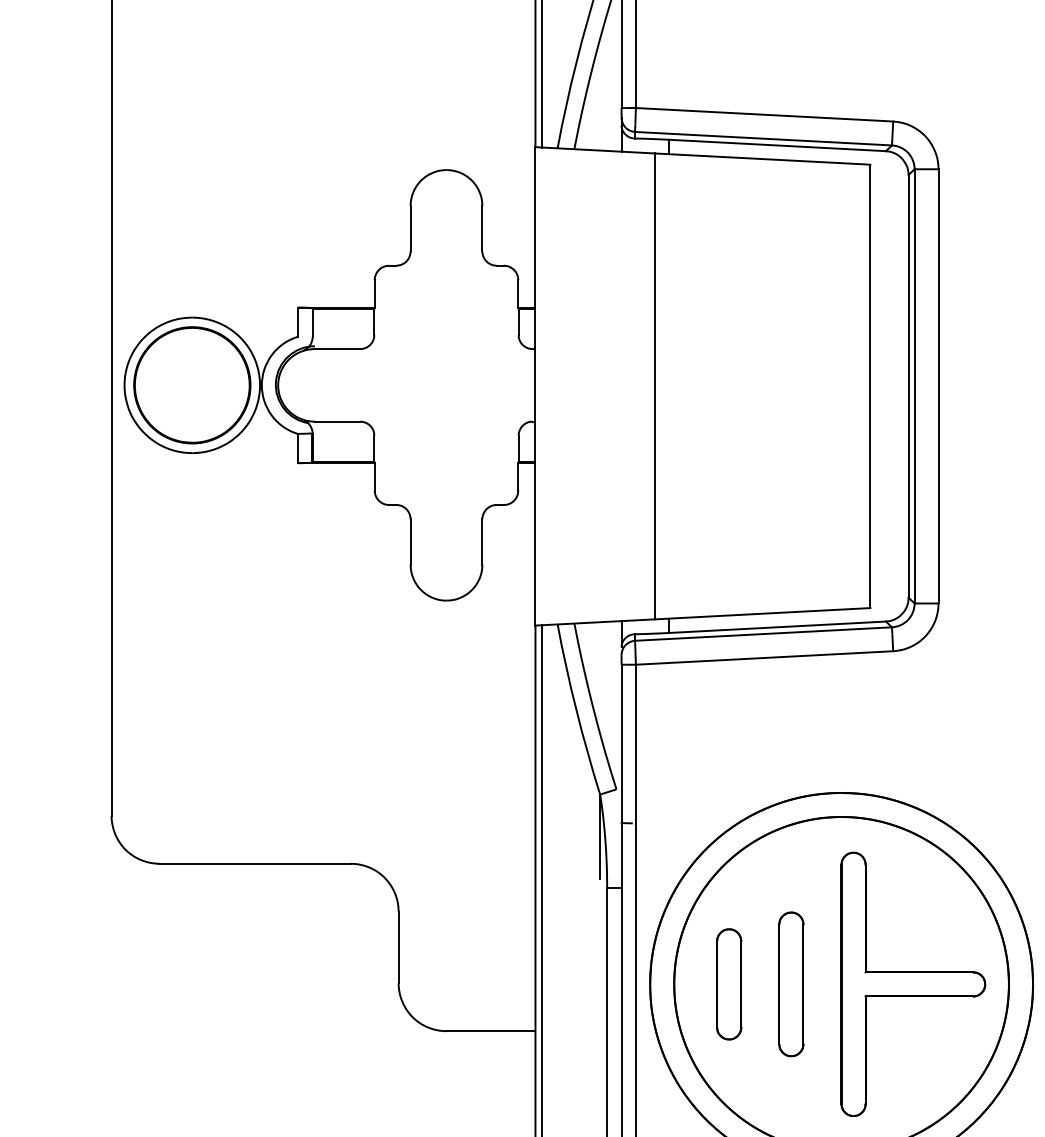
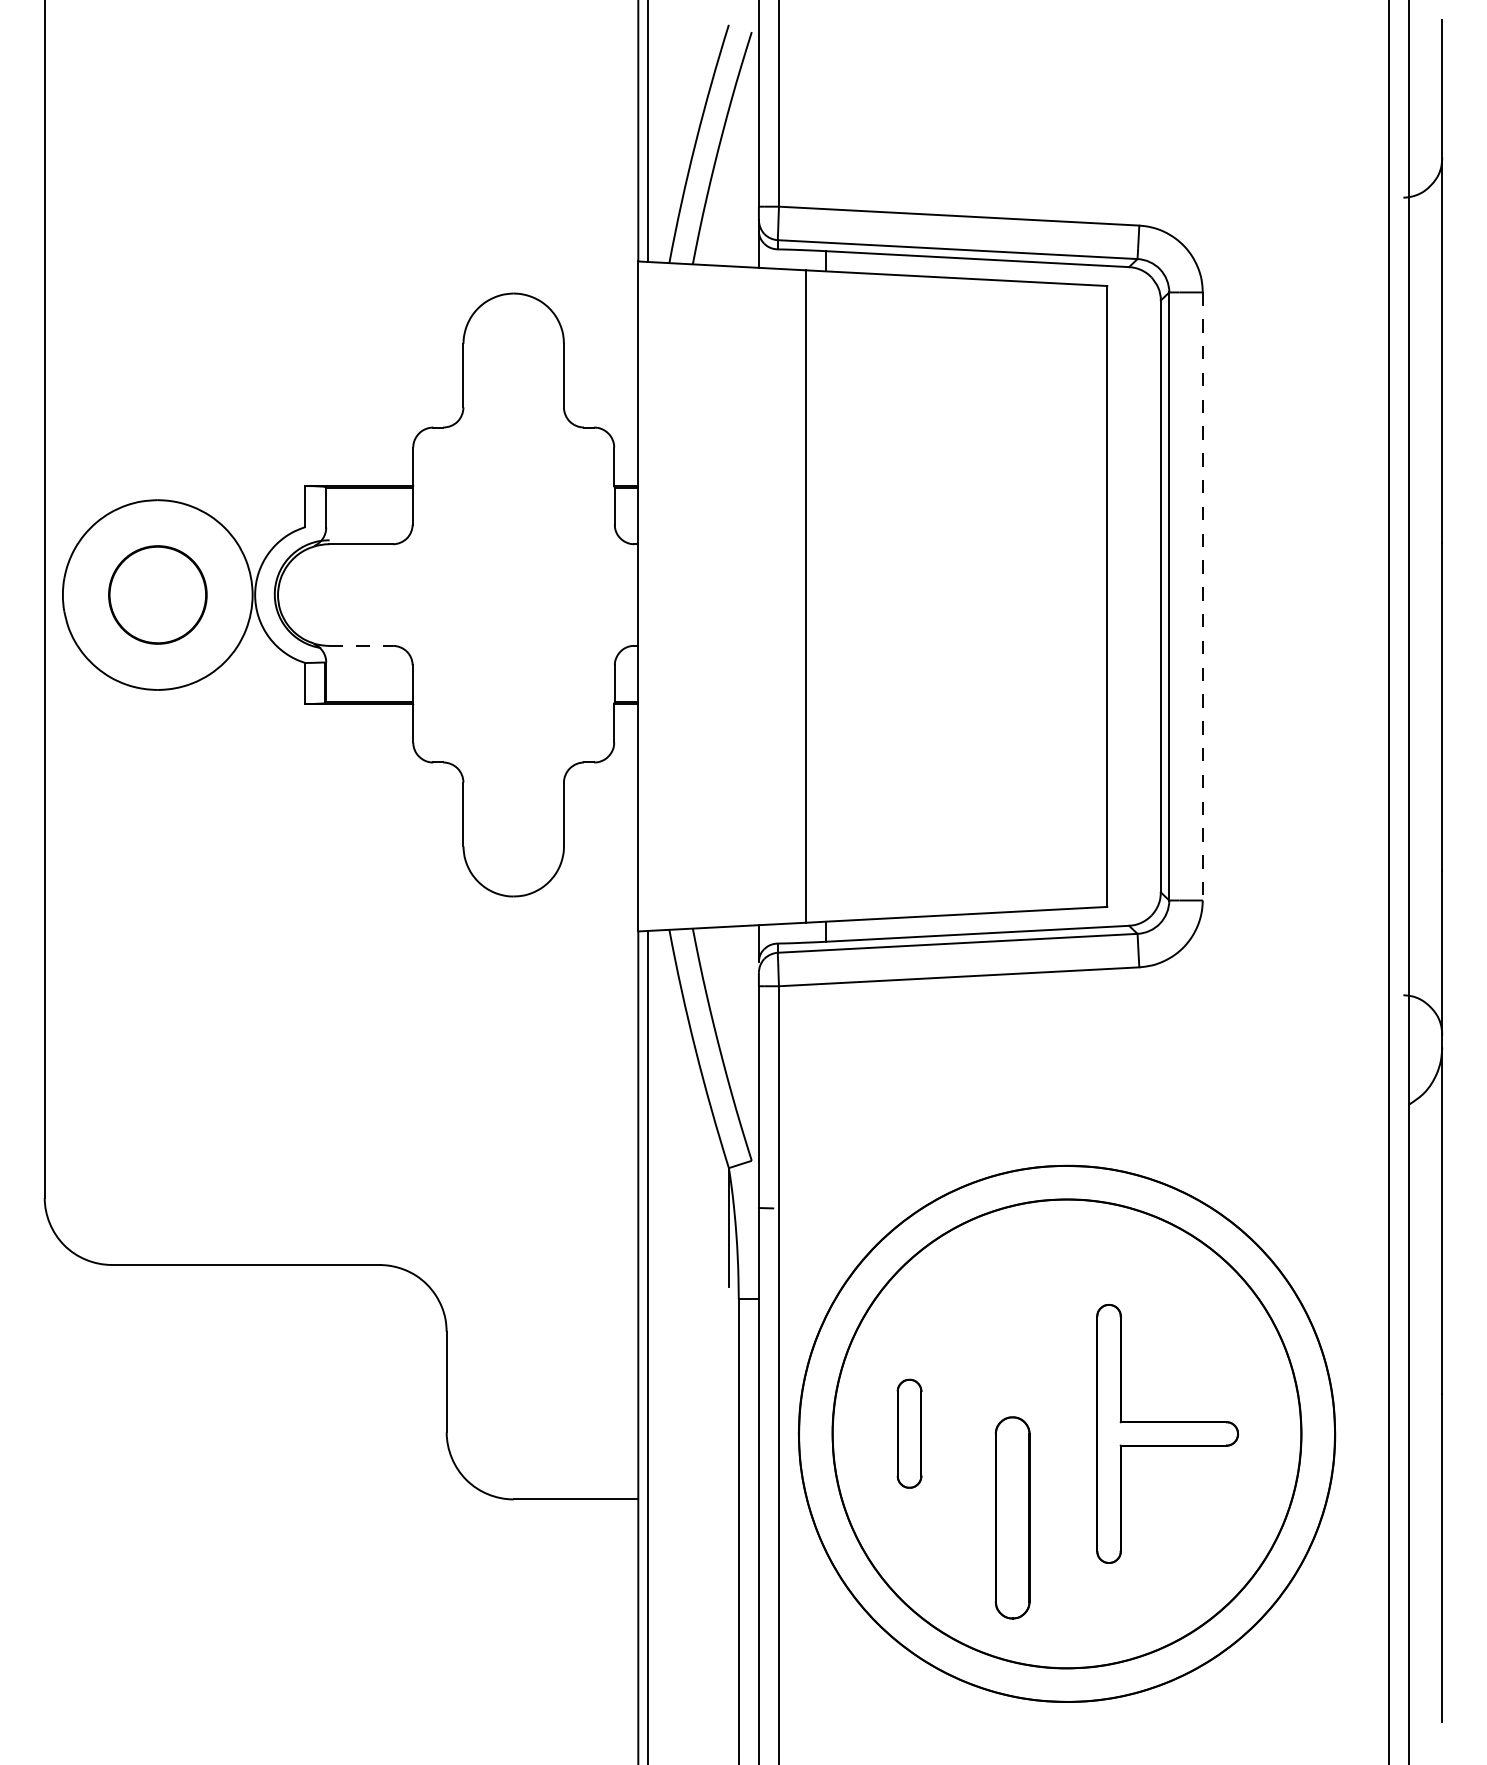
part: (192, 384) -> (157, 594), size x0.6
line: (938, 386) -> (1202, 596), solid -> dashed
line: (337, 421) -> (361, 645), solid -> dashed
part: (729, 984) -> (909, 1433), size x0.7
part: (791, 984) -> (1012, 1517), moved
part: (913, 984) -> (1167, 1433), size x0.7

